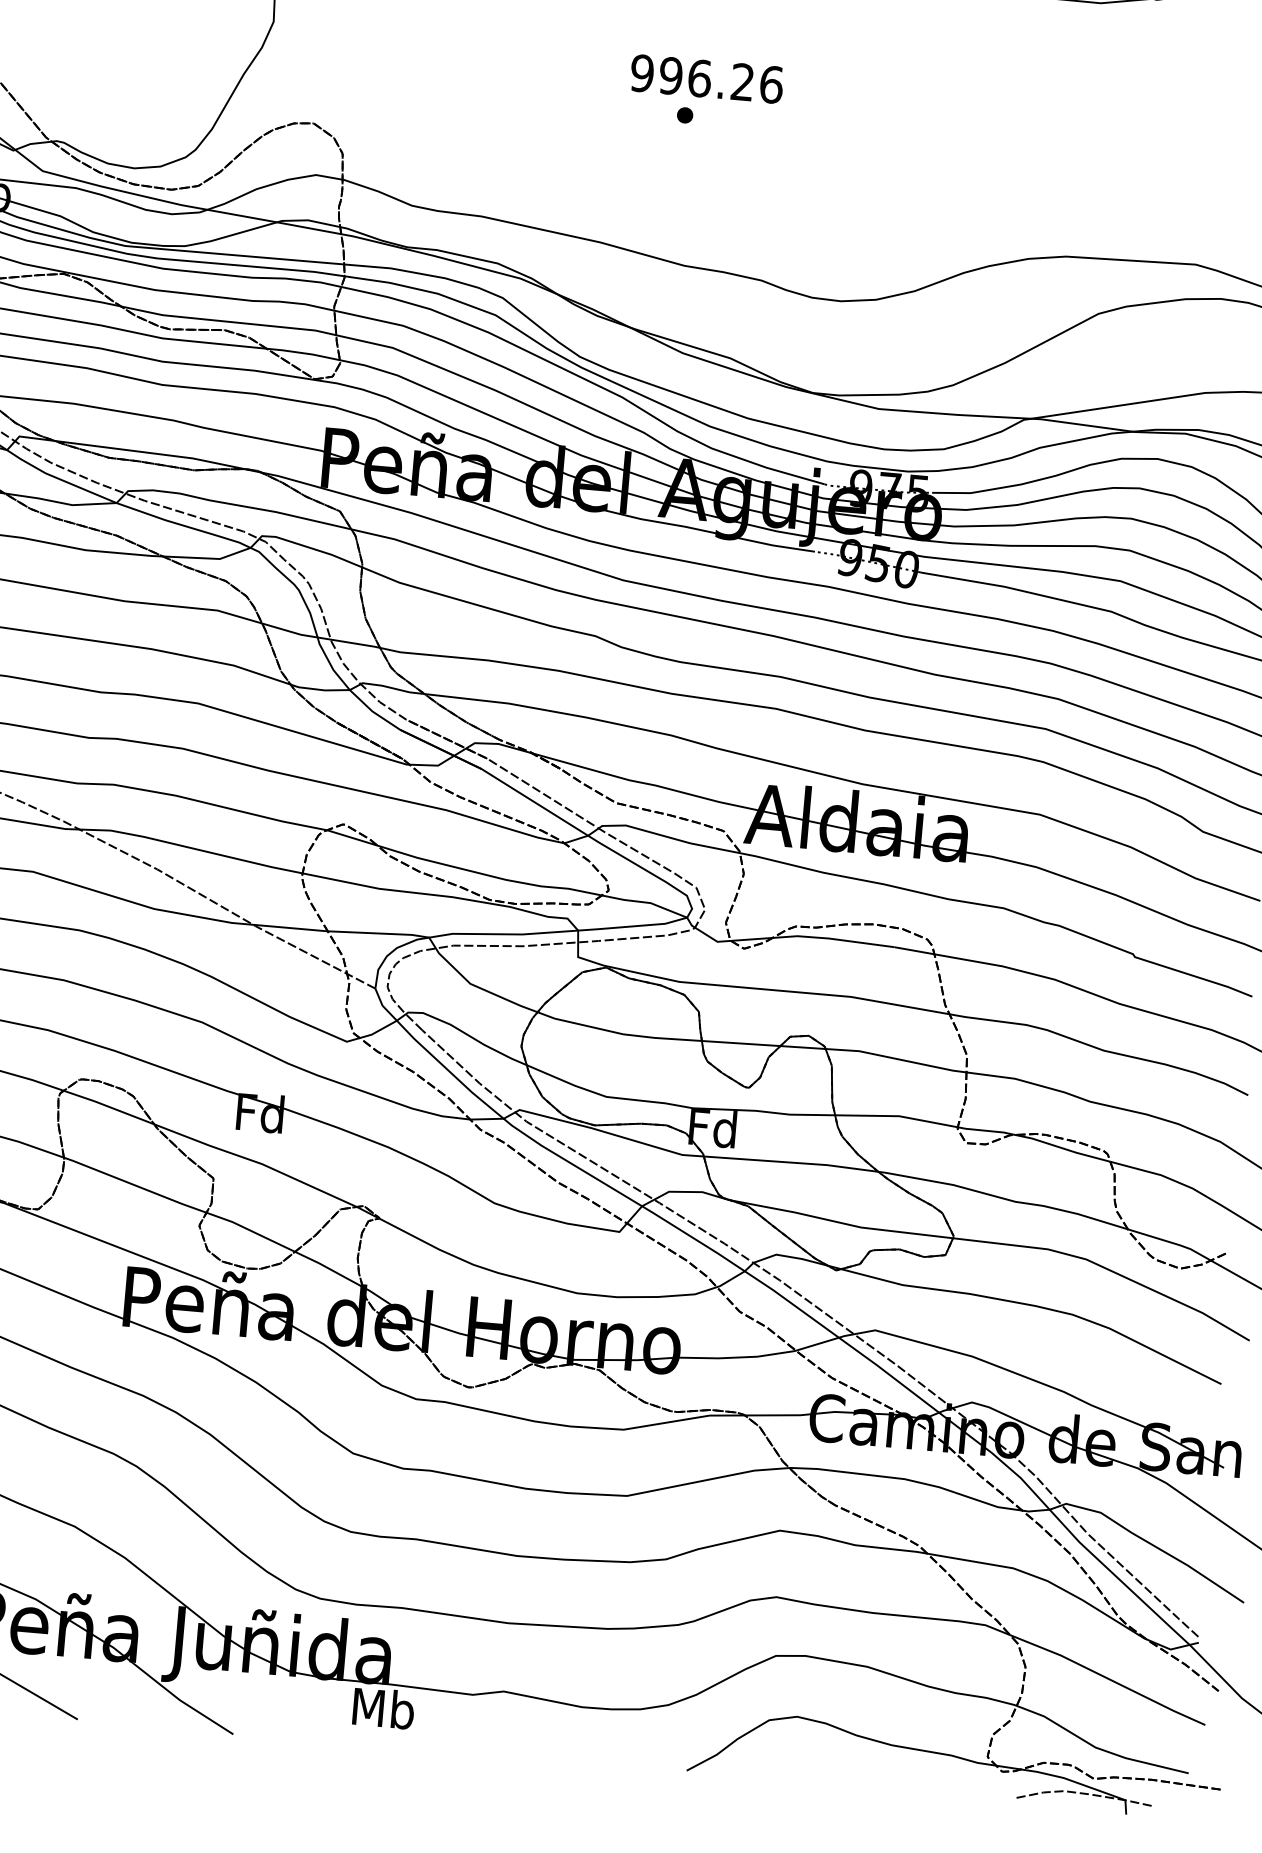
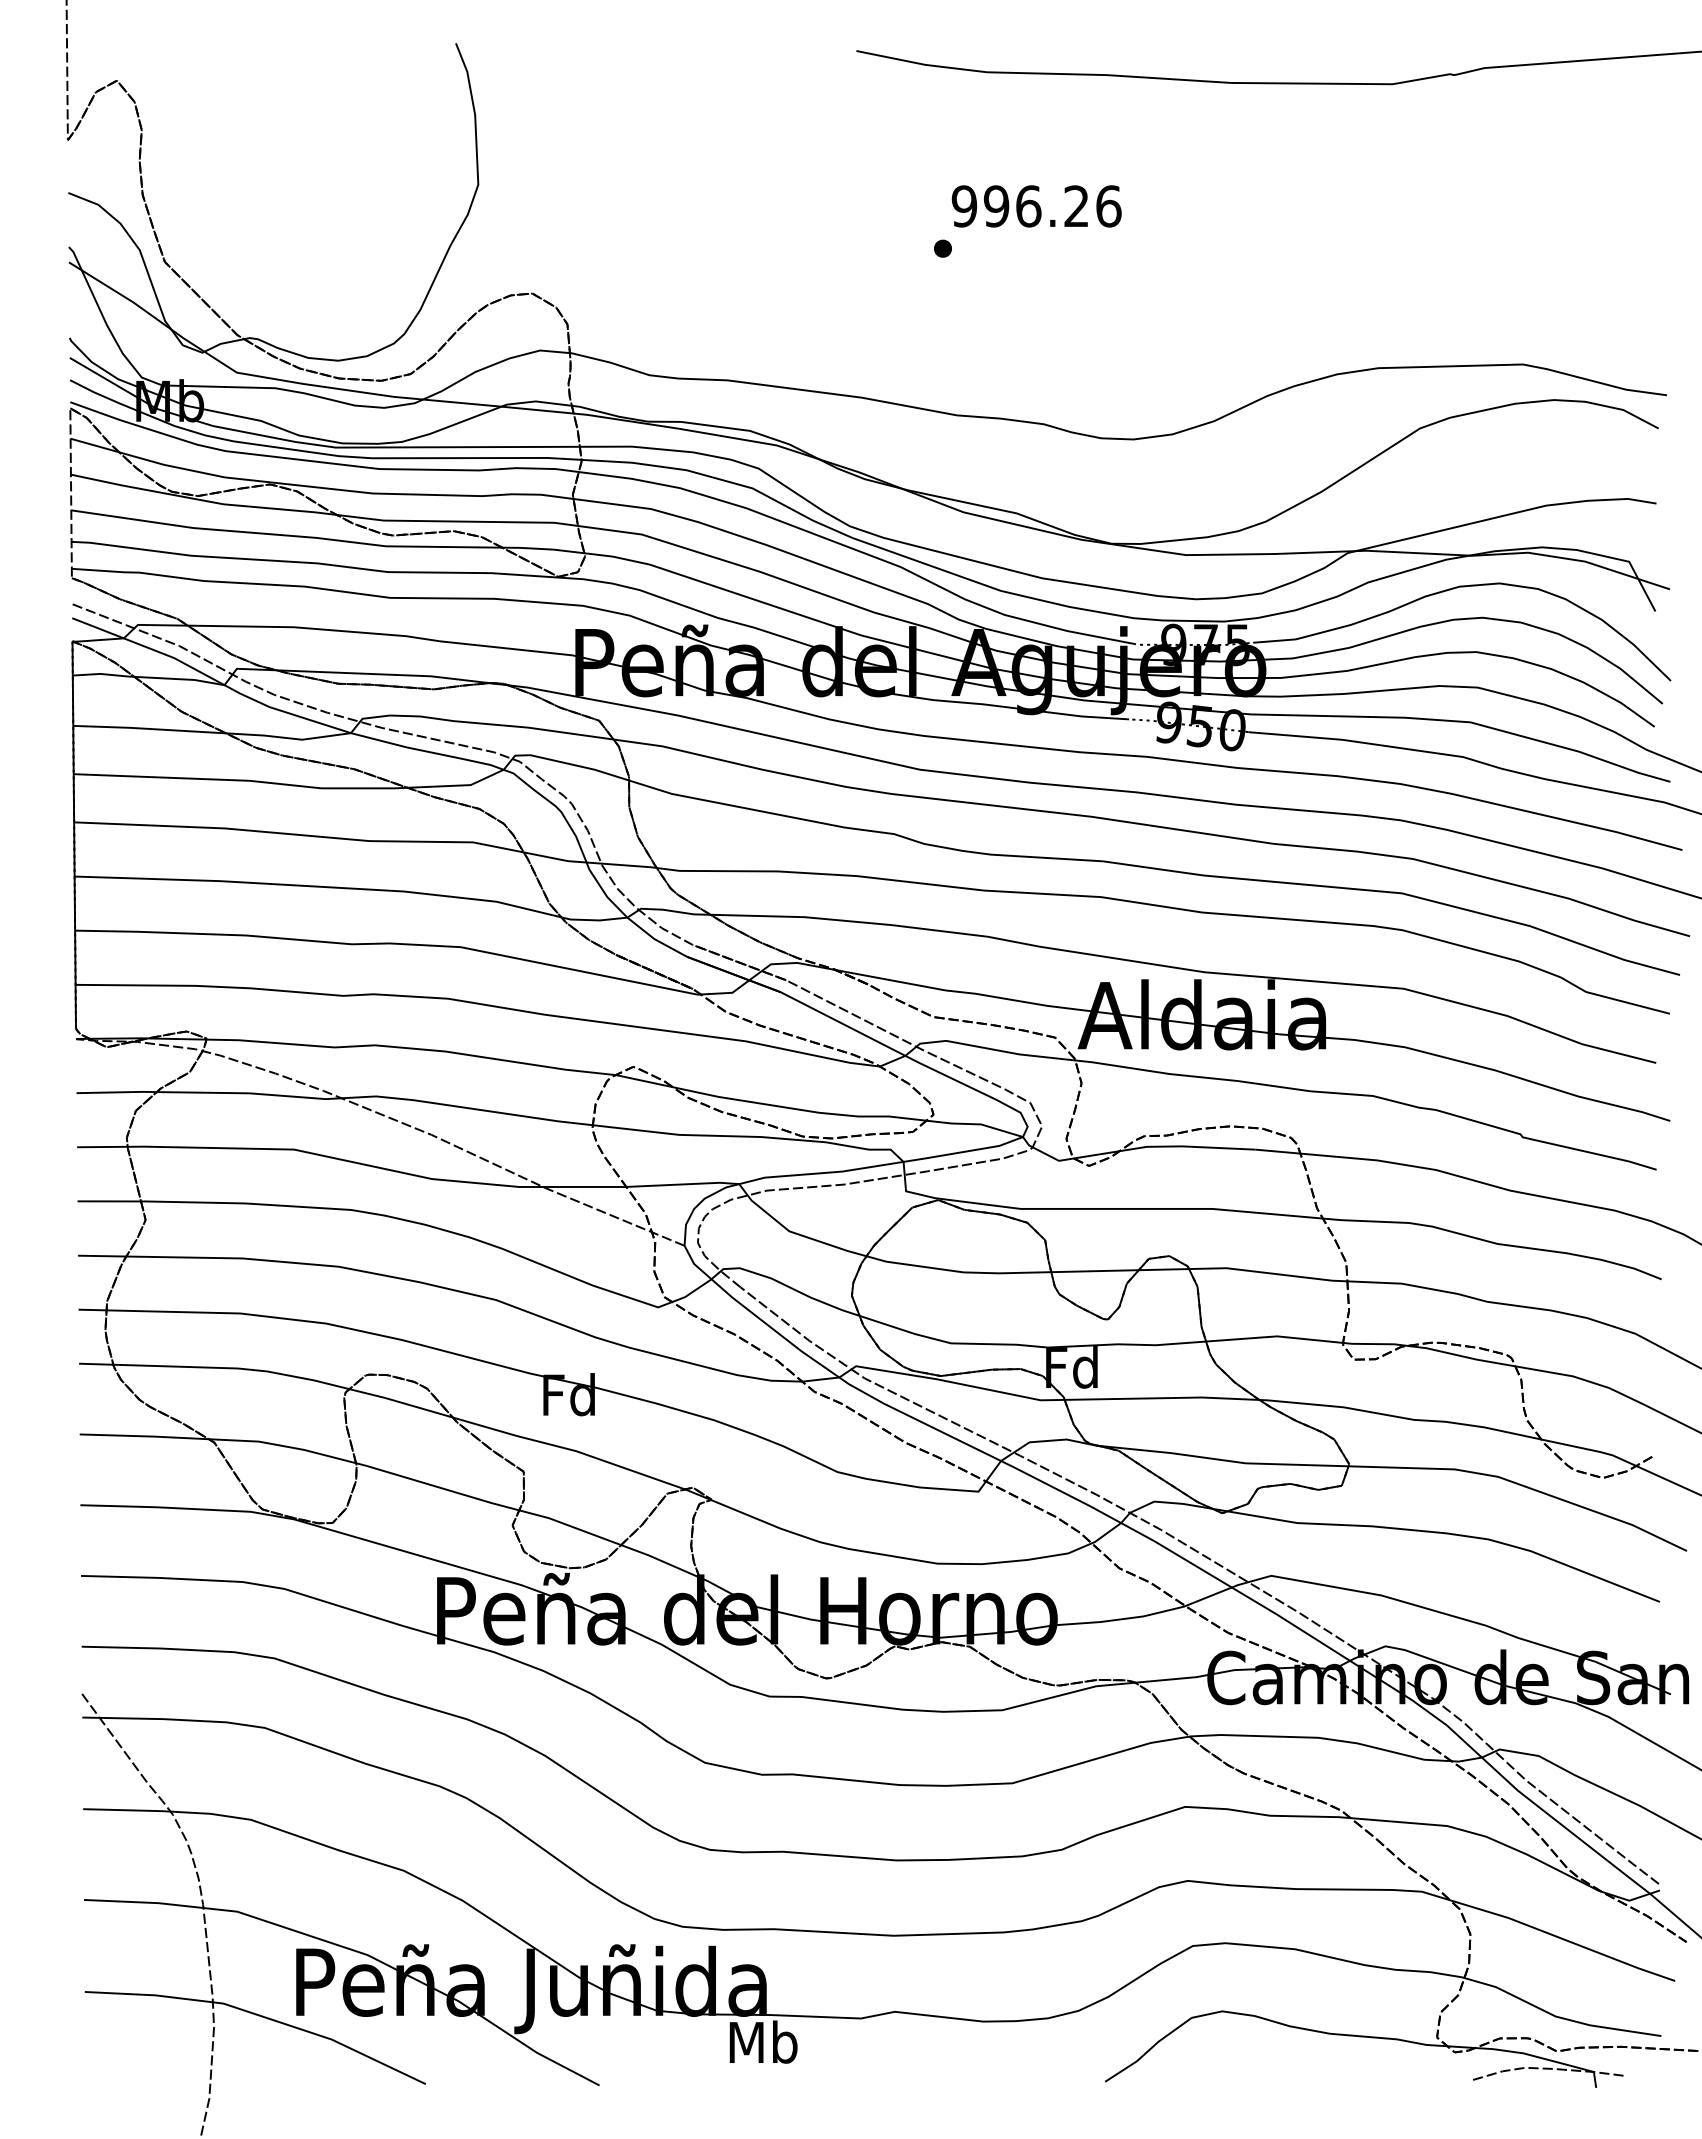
text: (706, 79) -> (1036, 206), moved

